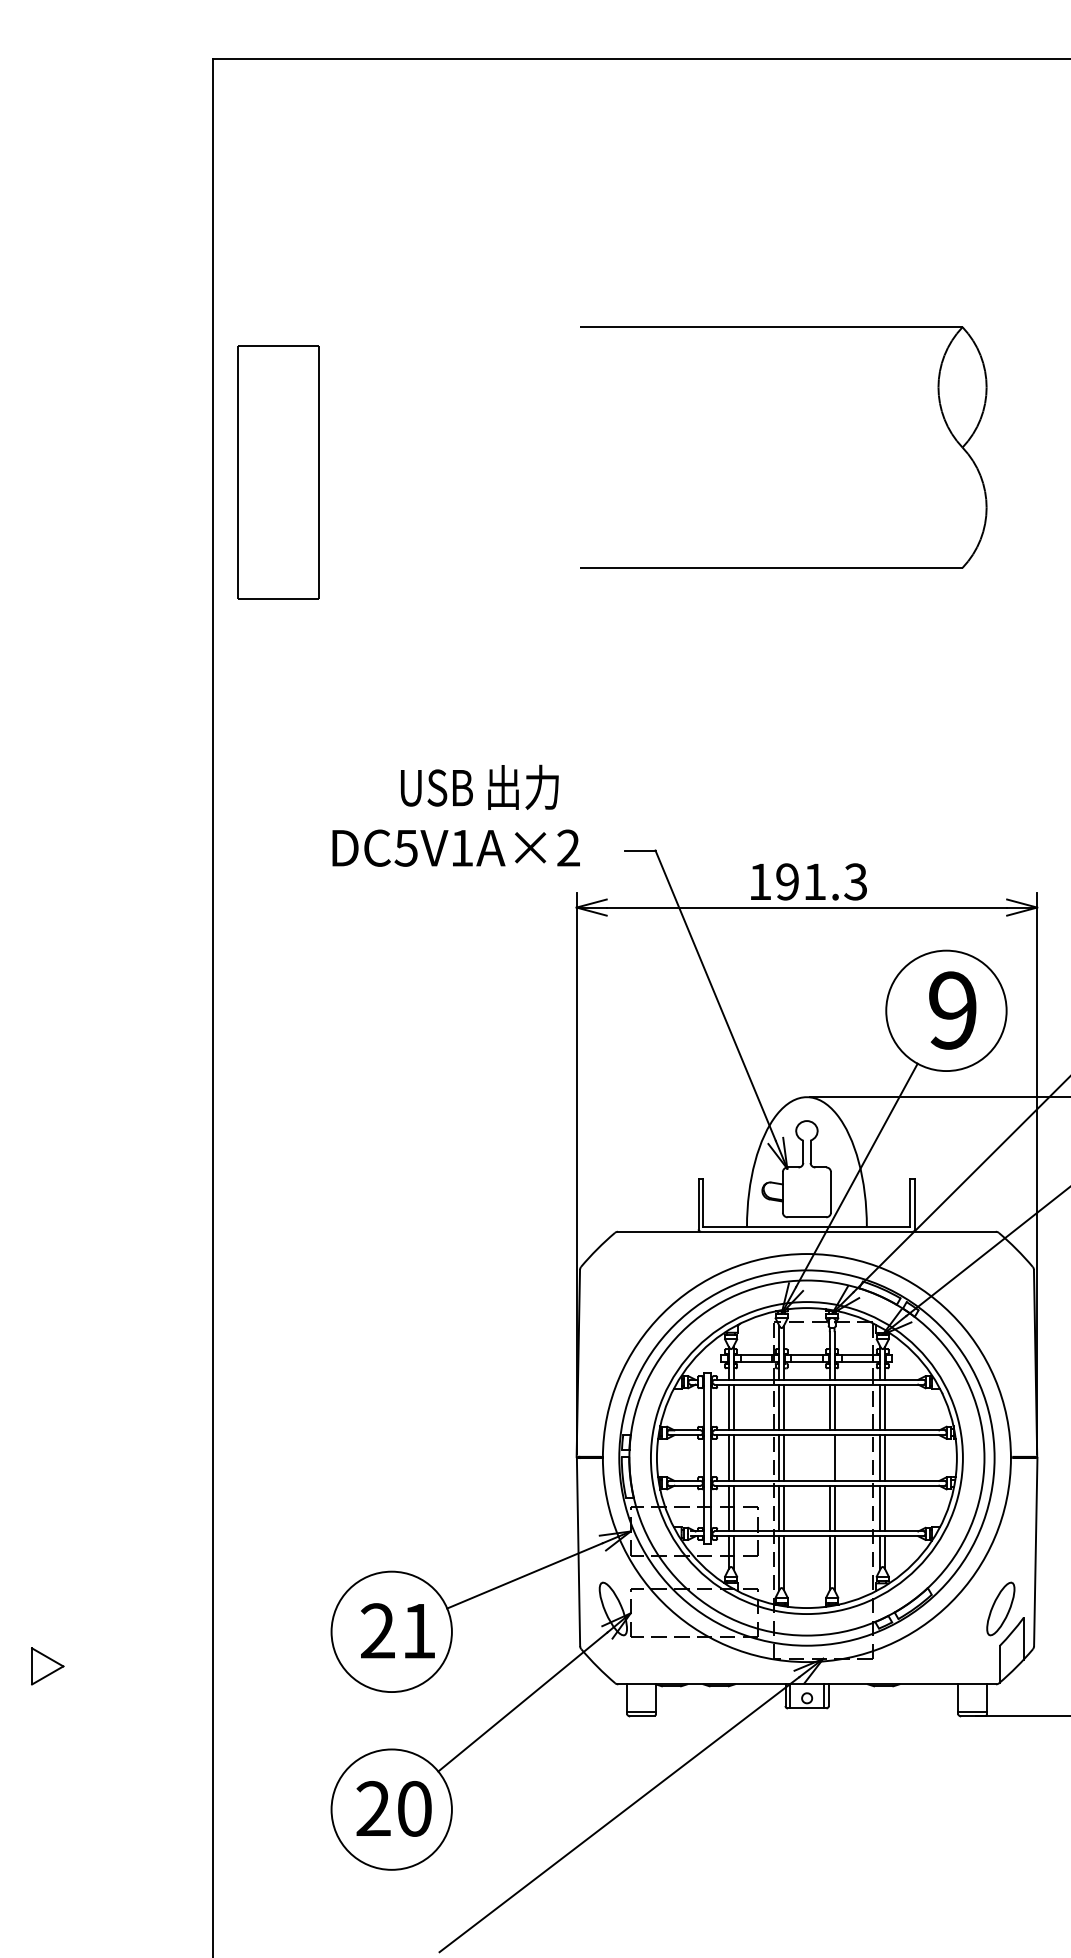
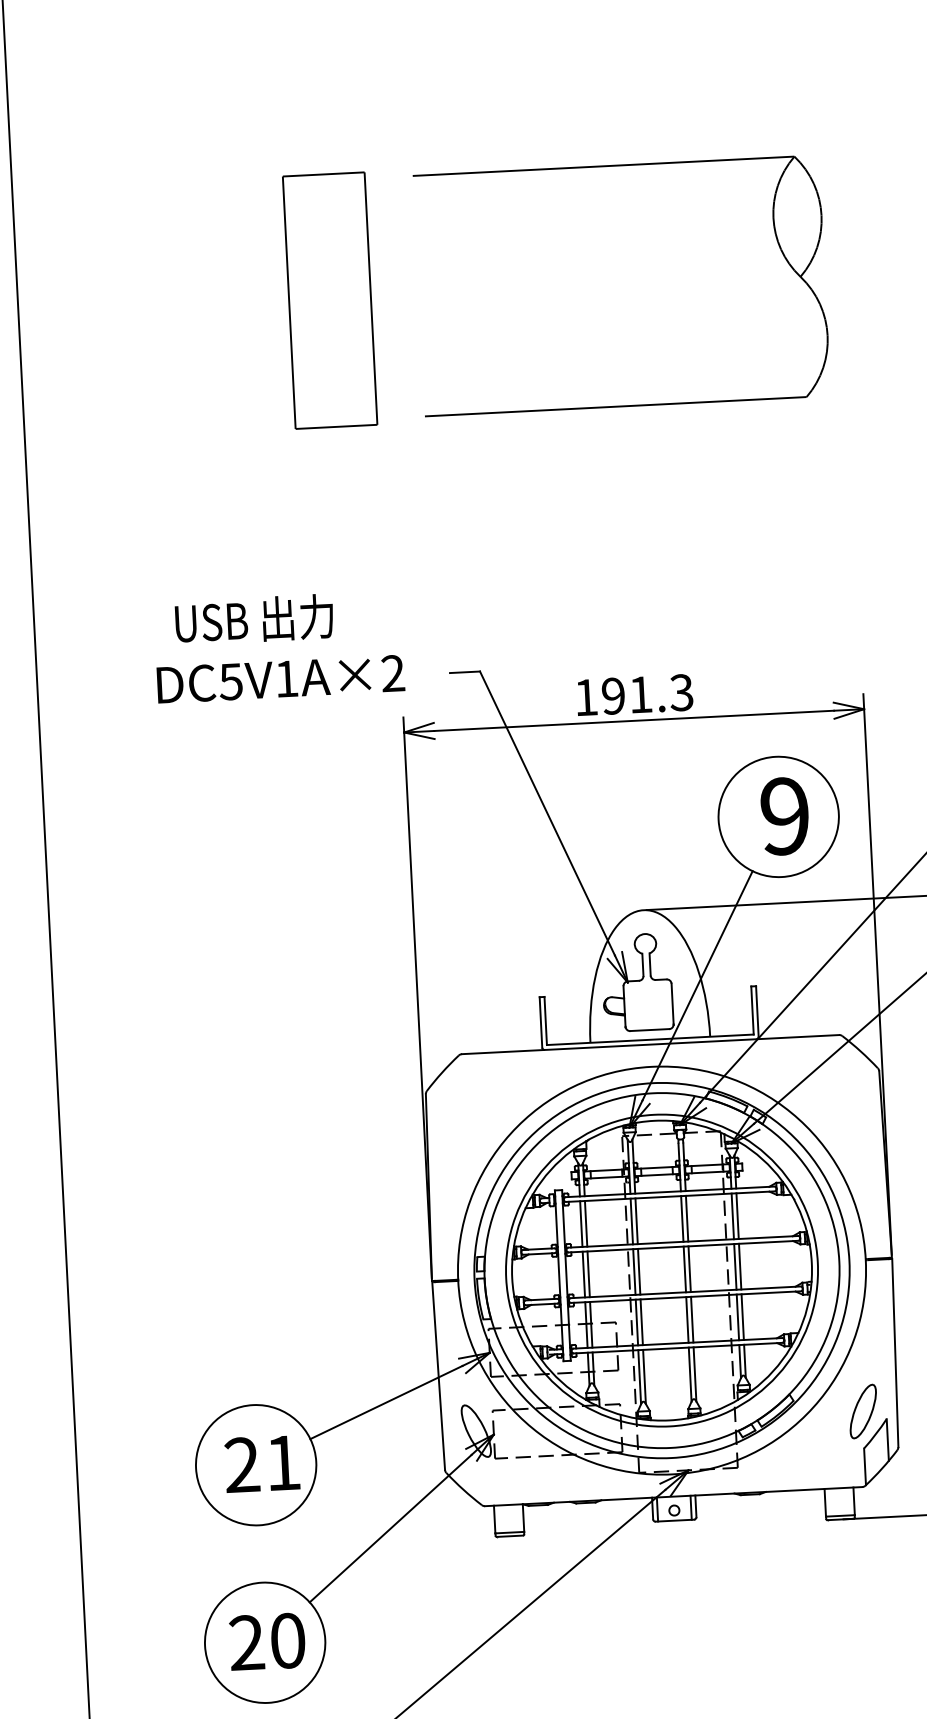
part: (783, 327) -> (615, 165), moved
part: (278, 472) -> (330, 300), moved
text: (479, 786) -> (254, 618), moved
line: (829, 1457) -> (684, 1268), added

